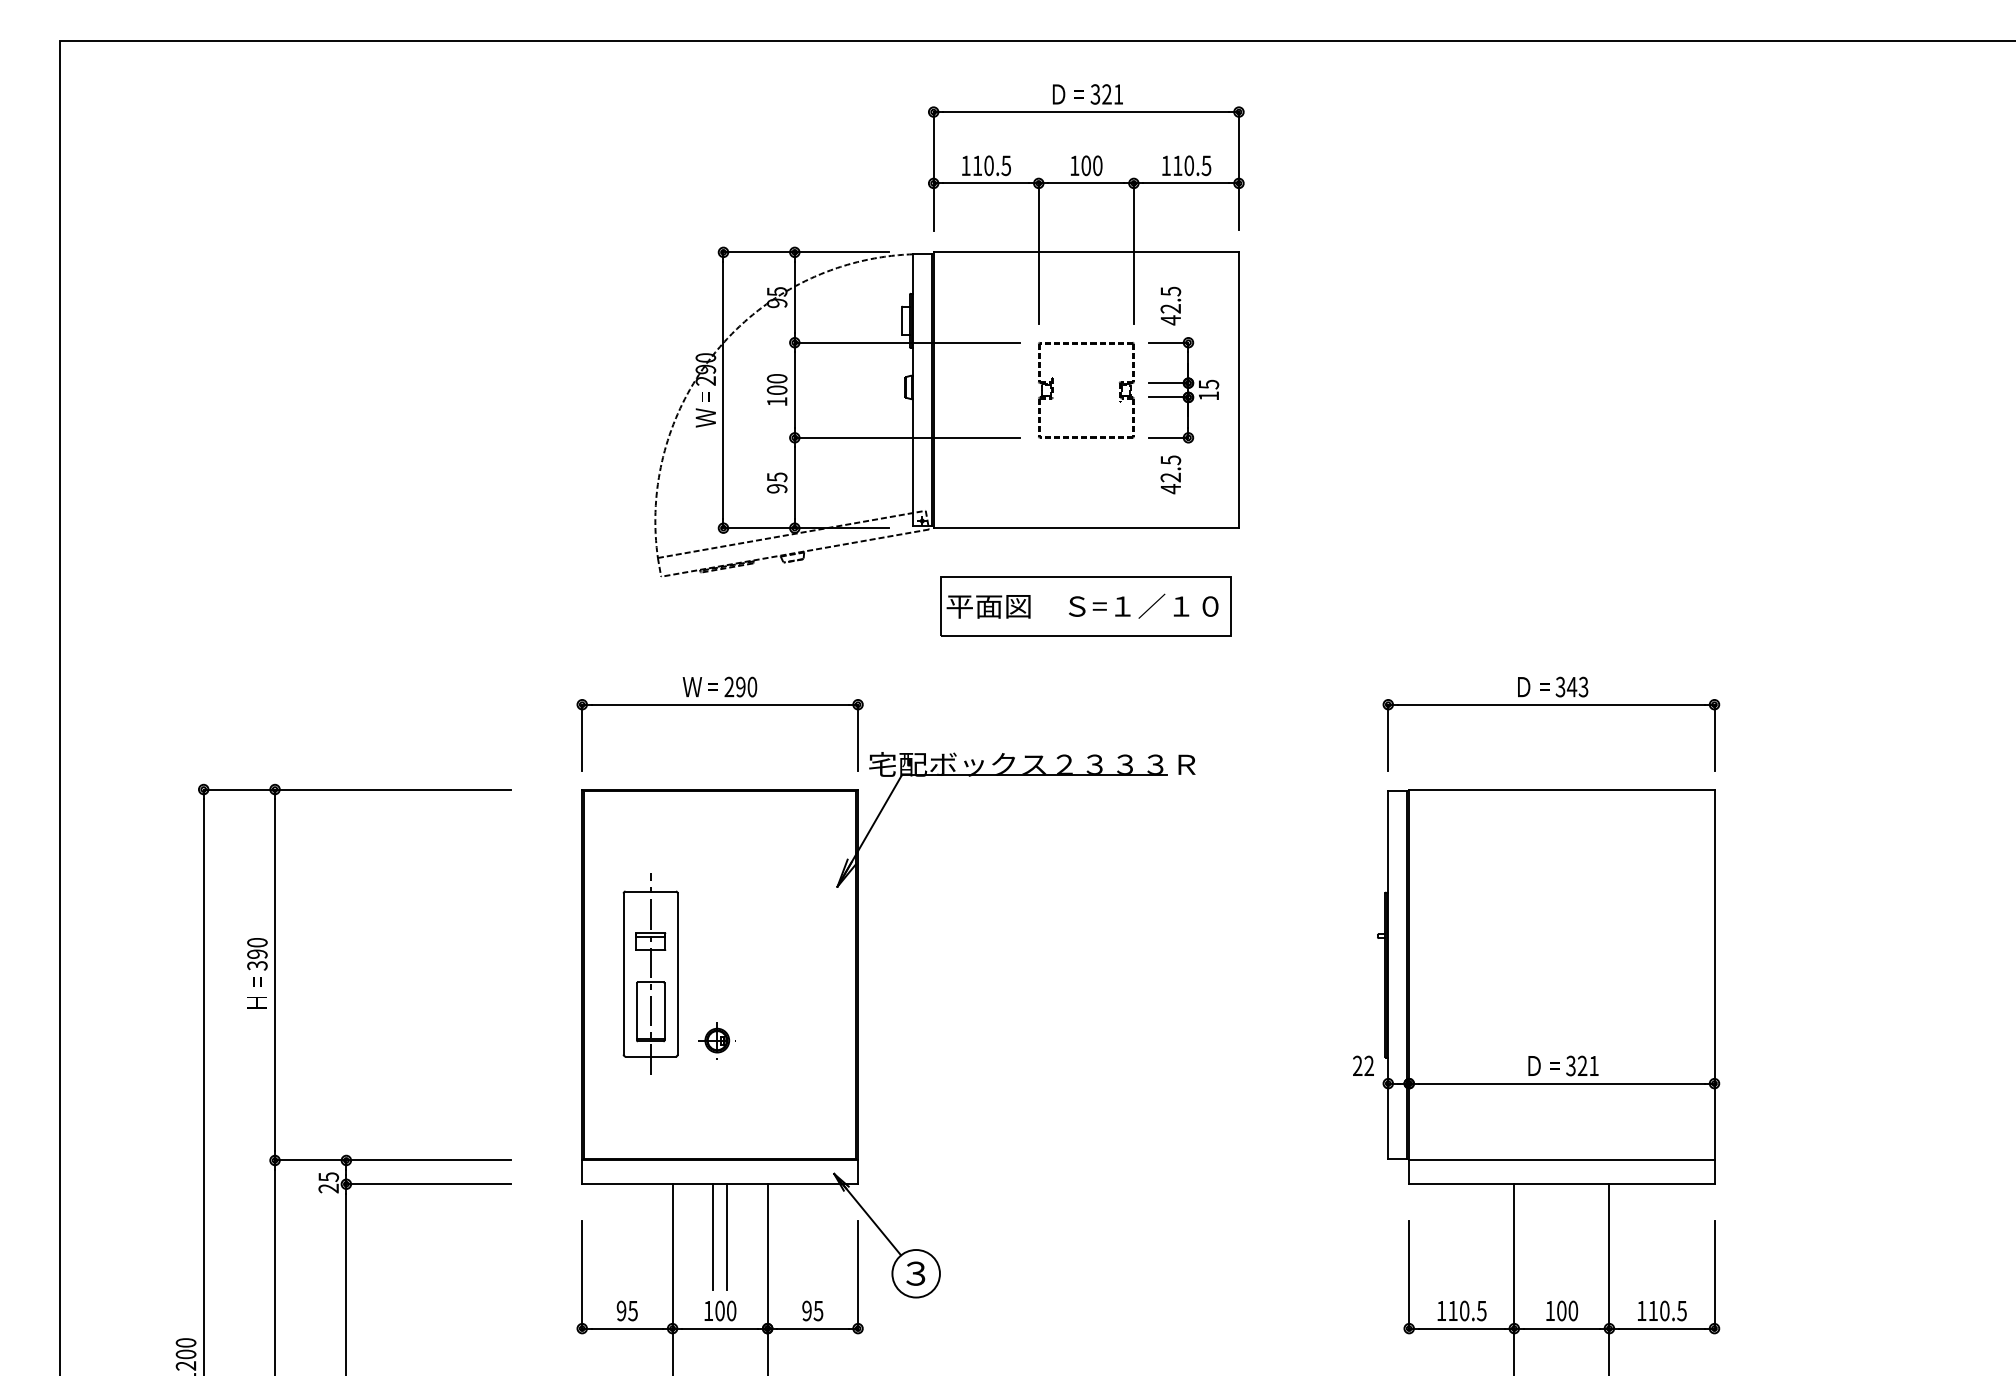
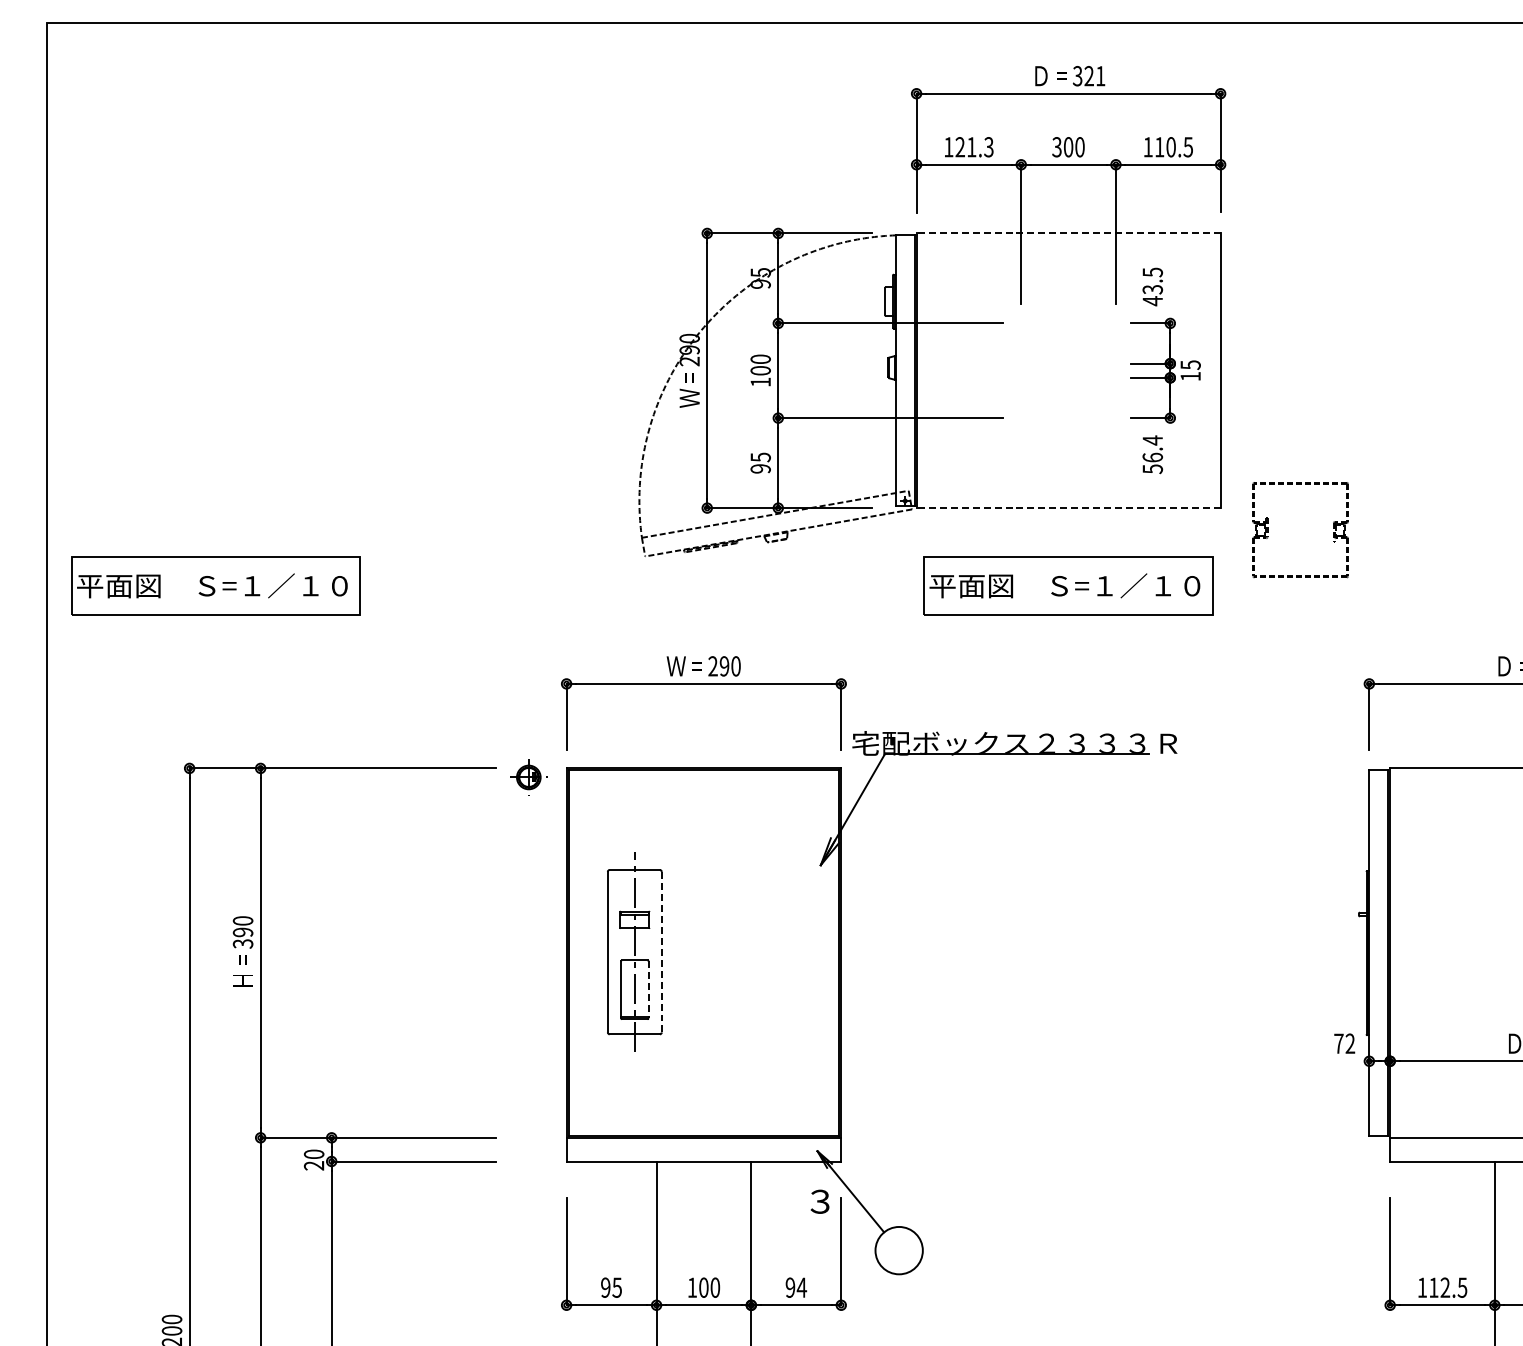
text: (991, 165) -> (974, 146), 110.5 -> 121.3
text: (1074, 165) -> (1056, 146), 100 -> 300
line: (1086, 252) -> (1068, 233), solid -> dashed
text: (1171, 308) -> (1153, 289), 42.5 -> 43.5
part: (1053, 390) -> (1267, 530), moved
text: (1170, 474) -> (1152, 454), 42.5 -> 56.4
line: (1086, 528) -> (1068, 508), solid -> dashed
part: (229, 606) -> (215, 586), added
line: (677, 974) -> (661, 952), solid -> dashed
line: (664, 1011) -> (648, 989), solid -> dashed
part: (716, 1040) -> (528, 777), moved
text: (1357, 1065) -> (1338, 1043), 22 -> 72
text: (328, 1177) -> (313, 1154), 25 -> 20
line: (713, 1237) -> (697, 1214), removed
line: (727, 1237) -> (711, 1214), removed
text: (915, 1273) -> (819, 1201), moved
text: (1464, 1310) -> (1445, 1287), 110.5 -> 112.5
text: (818, 1311) -> (801, 1288), 95 -> 94

